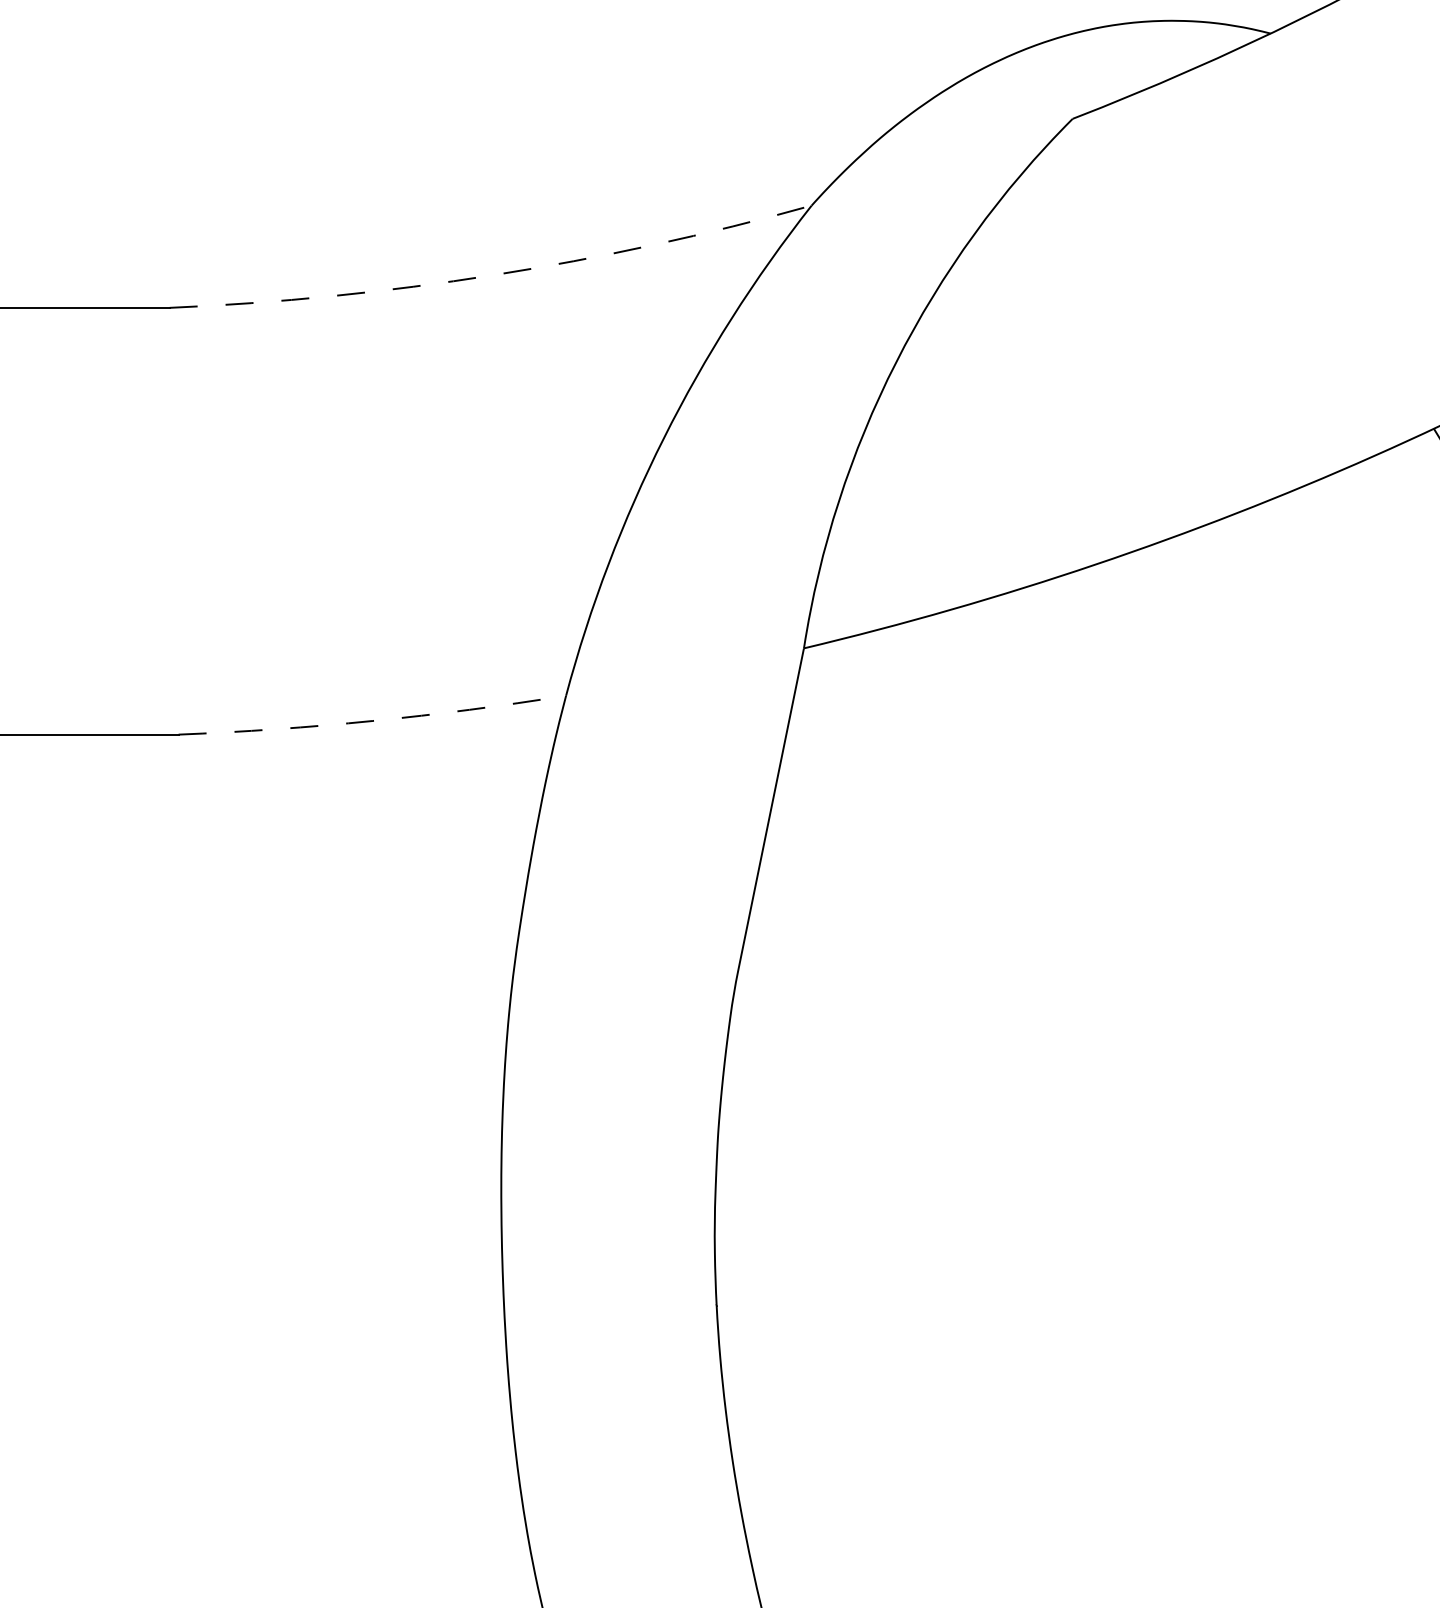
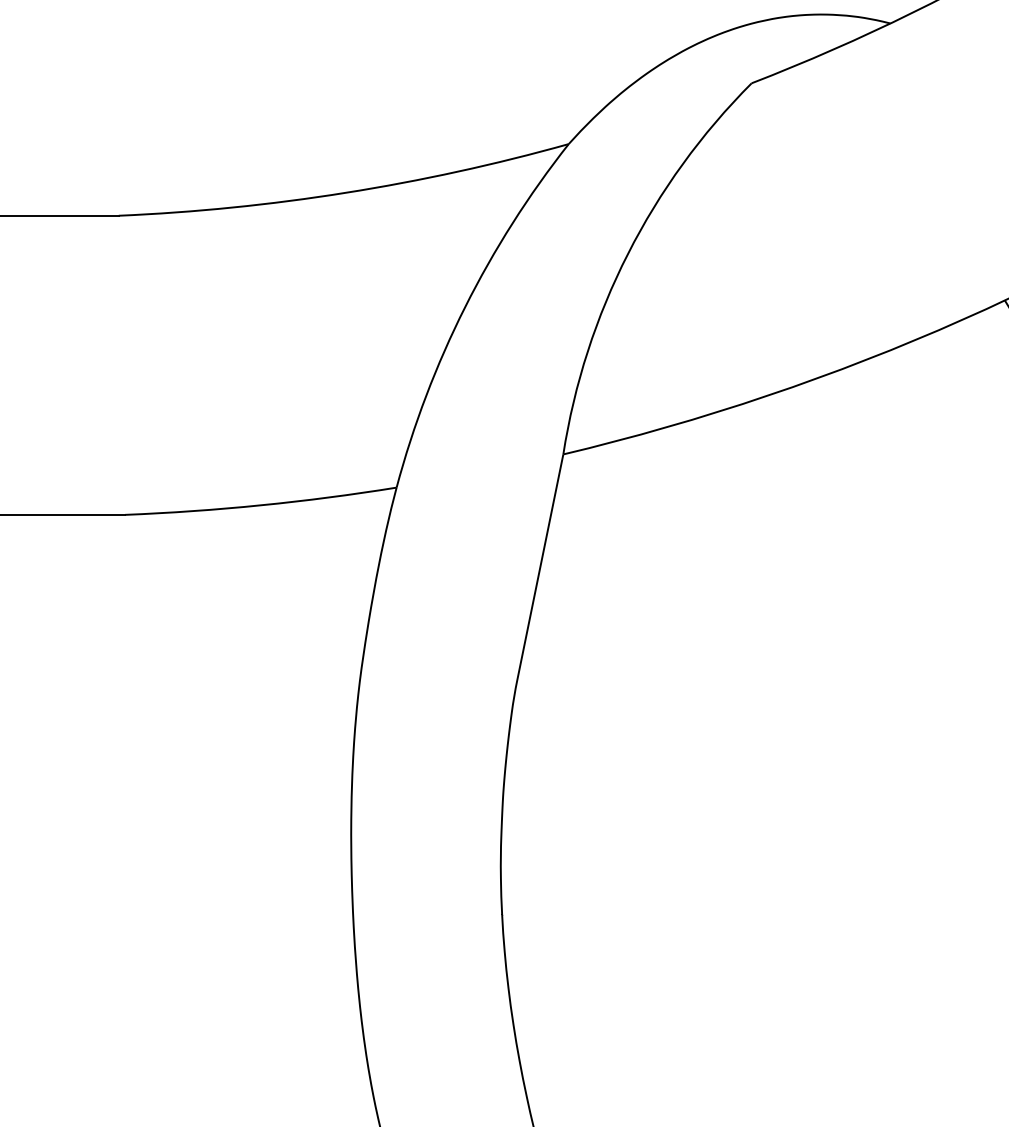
arc: (493, 275) -> (345, 193), dashed -> solid
arc: (372, 720) -> (260, 504), dashed -> solid

